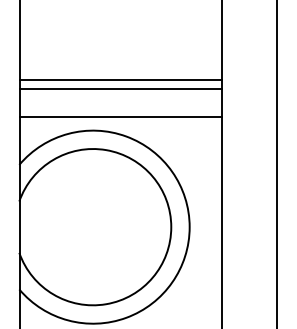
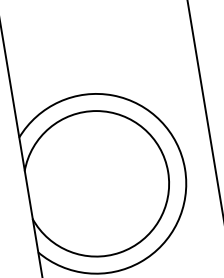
line: (120, 80) -> (99, 44), removed
line: (120, 89) -> (100, 53), removed
line: (120, 116) -> (104, 77), removed

